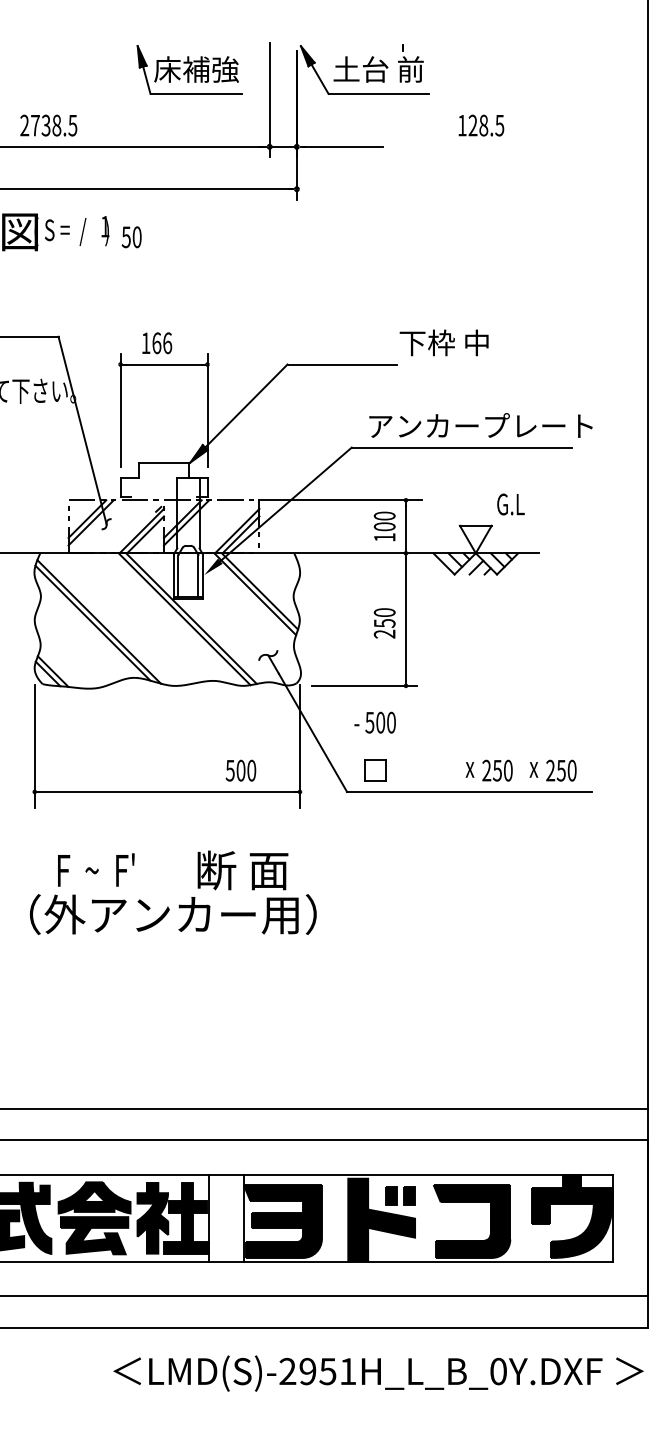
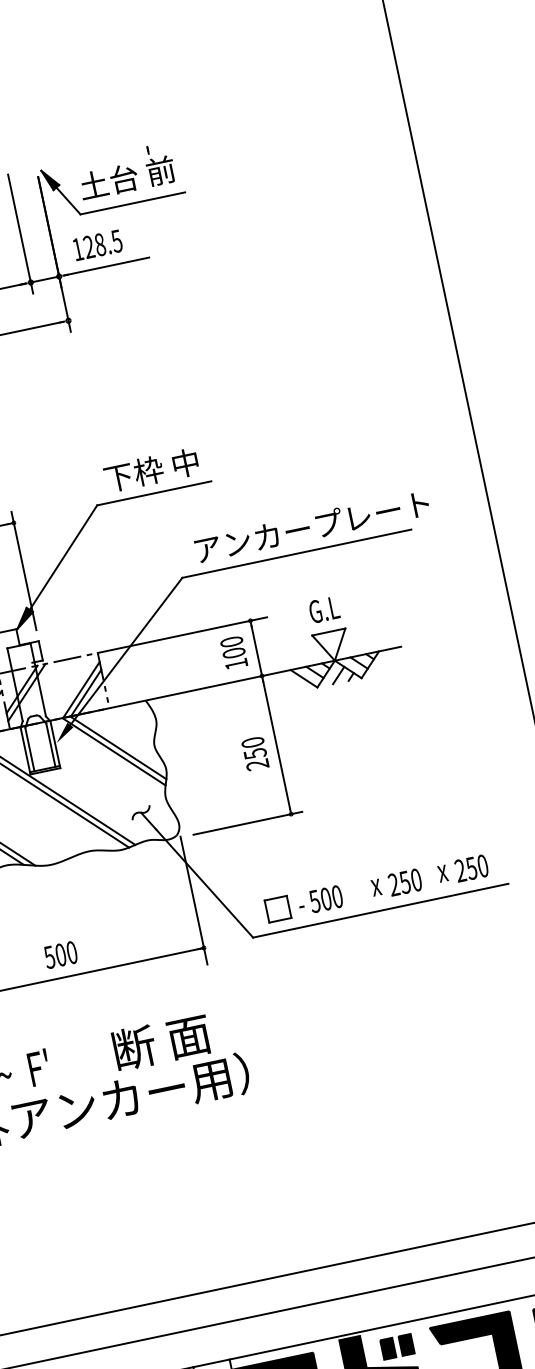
text: (481, 125) -> (97, 245), moved
text: (443, 342) -> (150, 470), moved
text: (510, 504) -> (323, 609), moved
text: (374, 722) -> (319, 900), moved
text: (240, 770) -> (60, 954), moved

